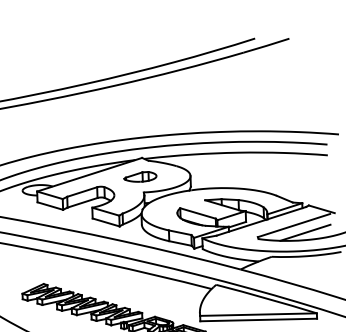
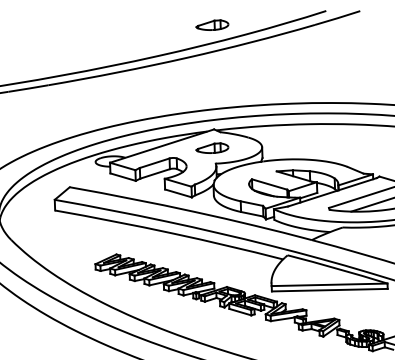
part: (140, 52) -> (212, 24), added

